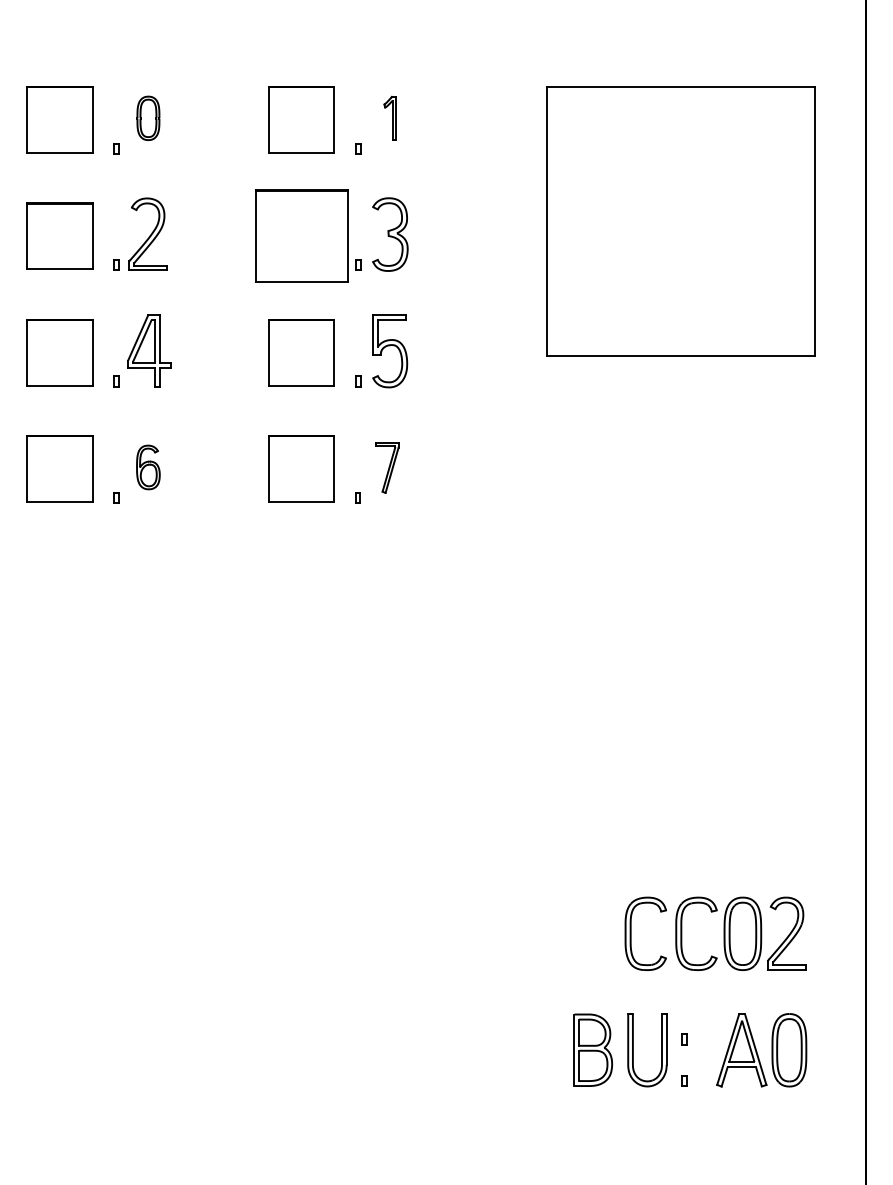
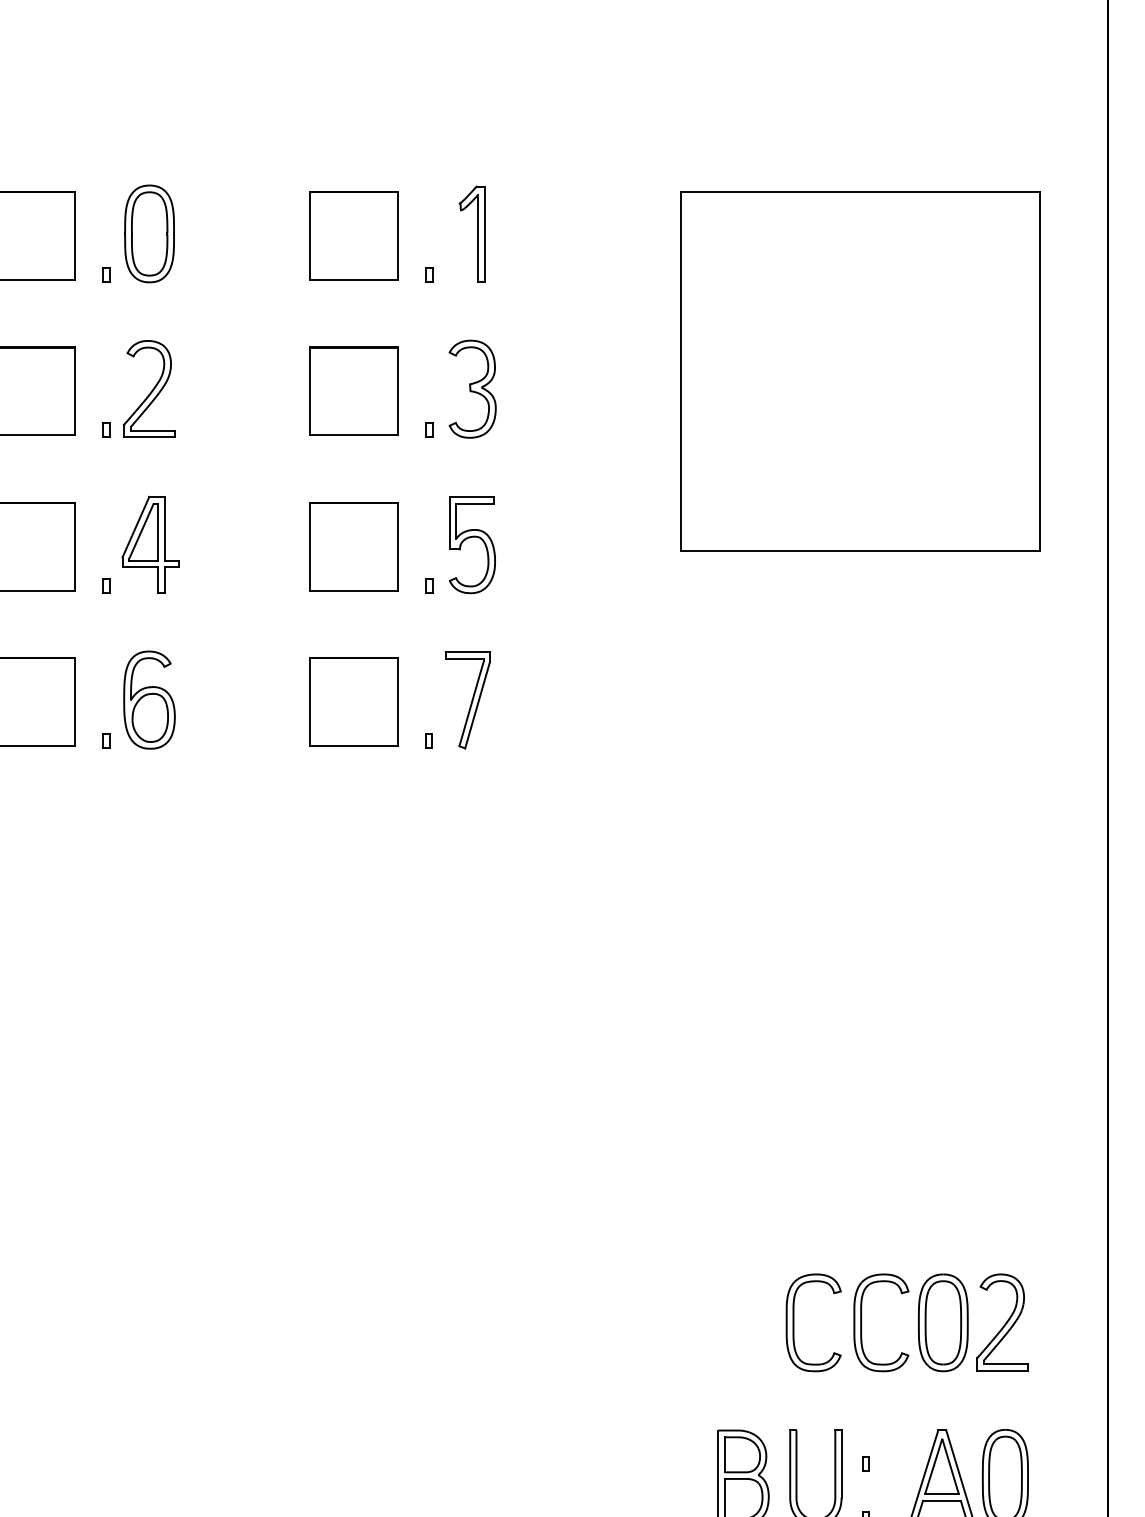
part: (389, 117) -> (471, 232), size x1.67
part: (148, 118) -> (149, 234), size x1.67
part: (301, 235) -> (353, 390), size x0.71
part: (148, 467) -> (149, 700), size x1.67
part: (387, 467) -> (468, 700), size x1.43

